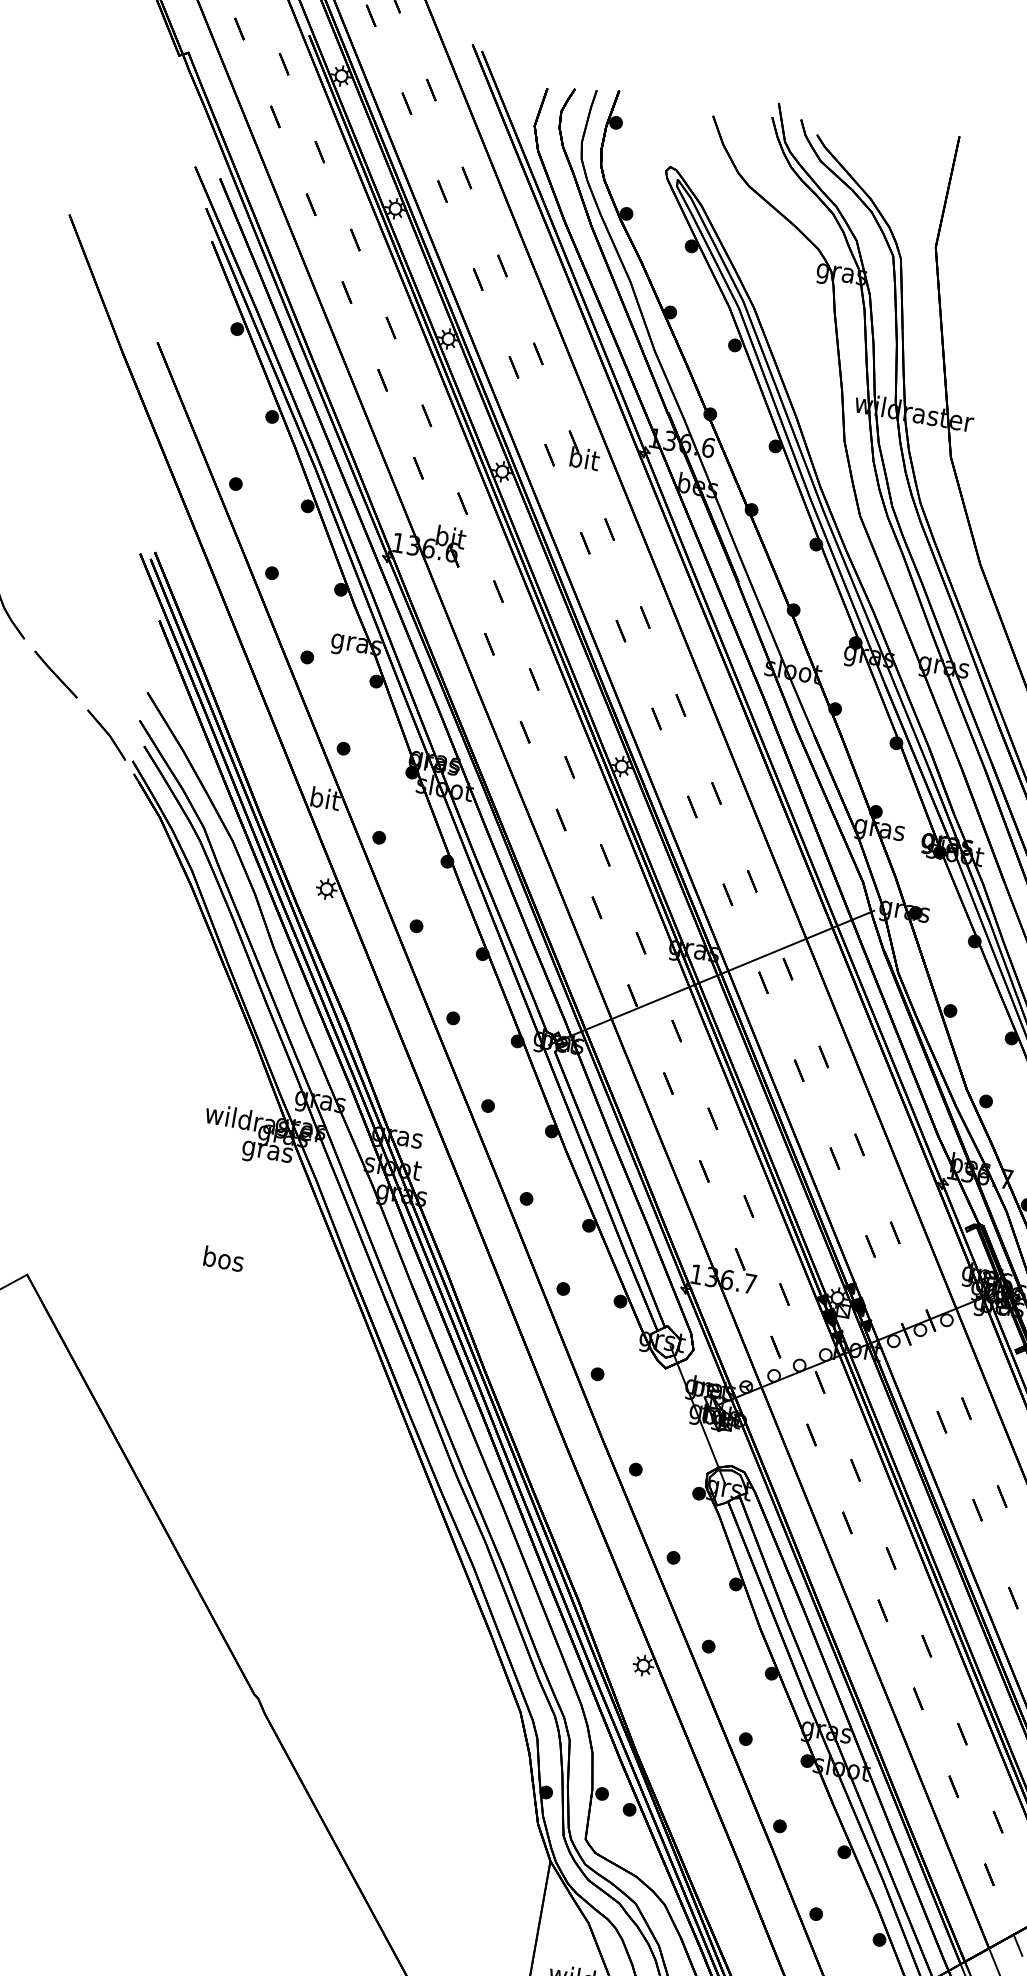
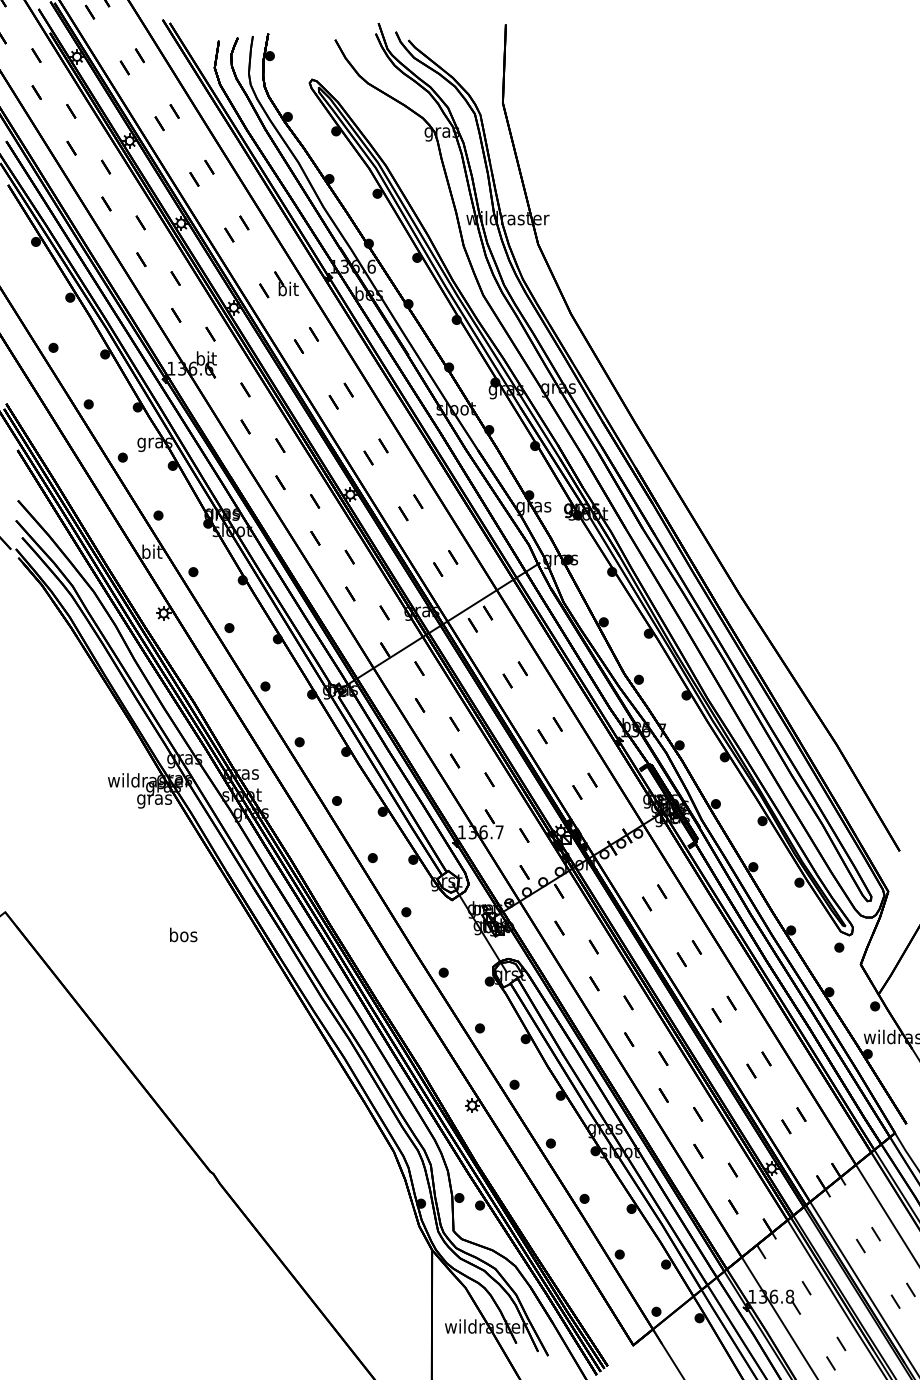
text: (223, 1258) -> (183, 934), moved

